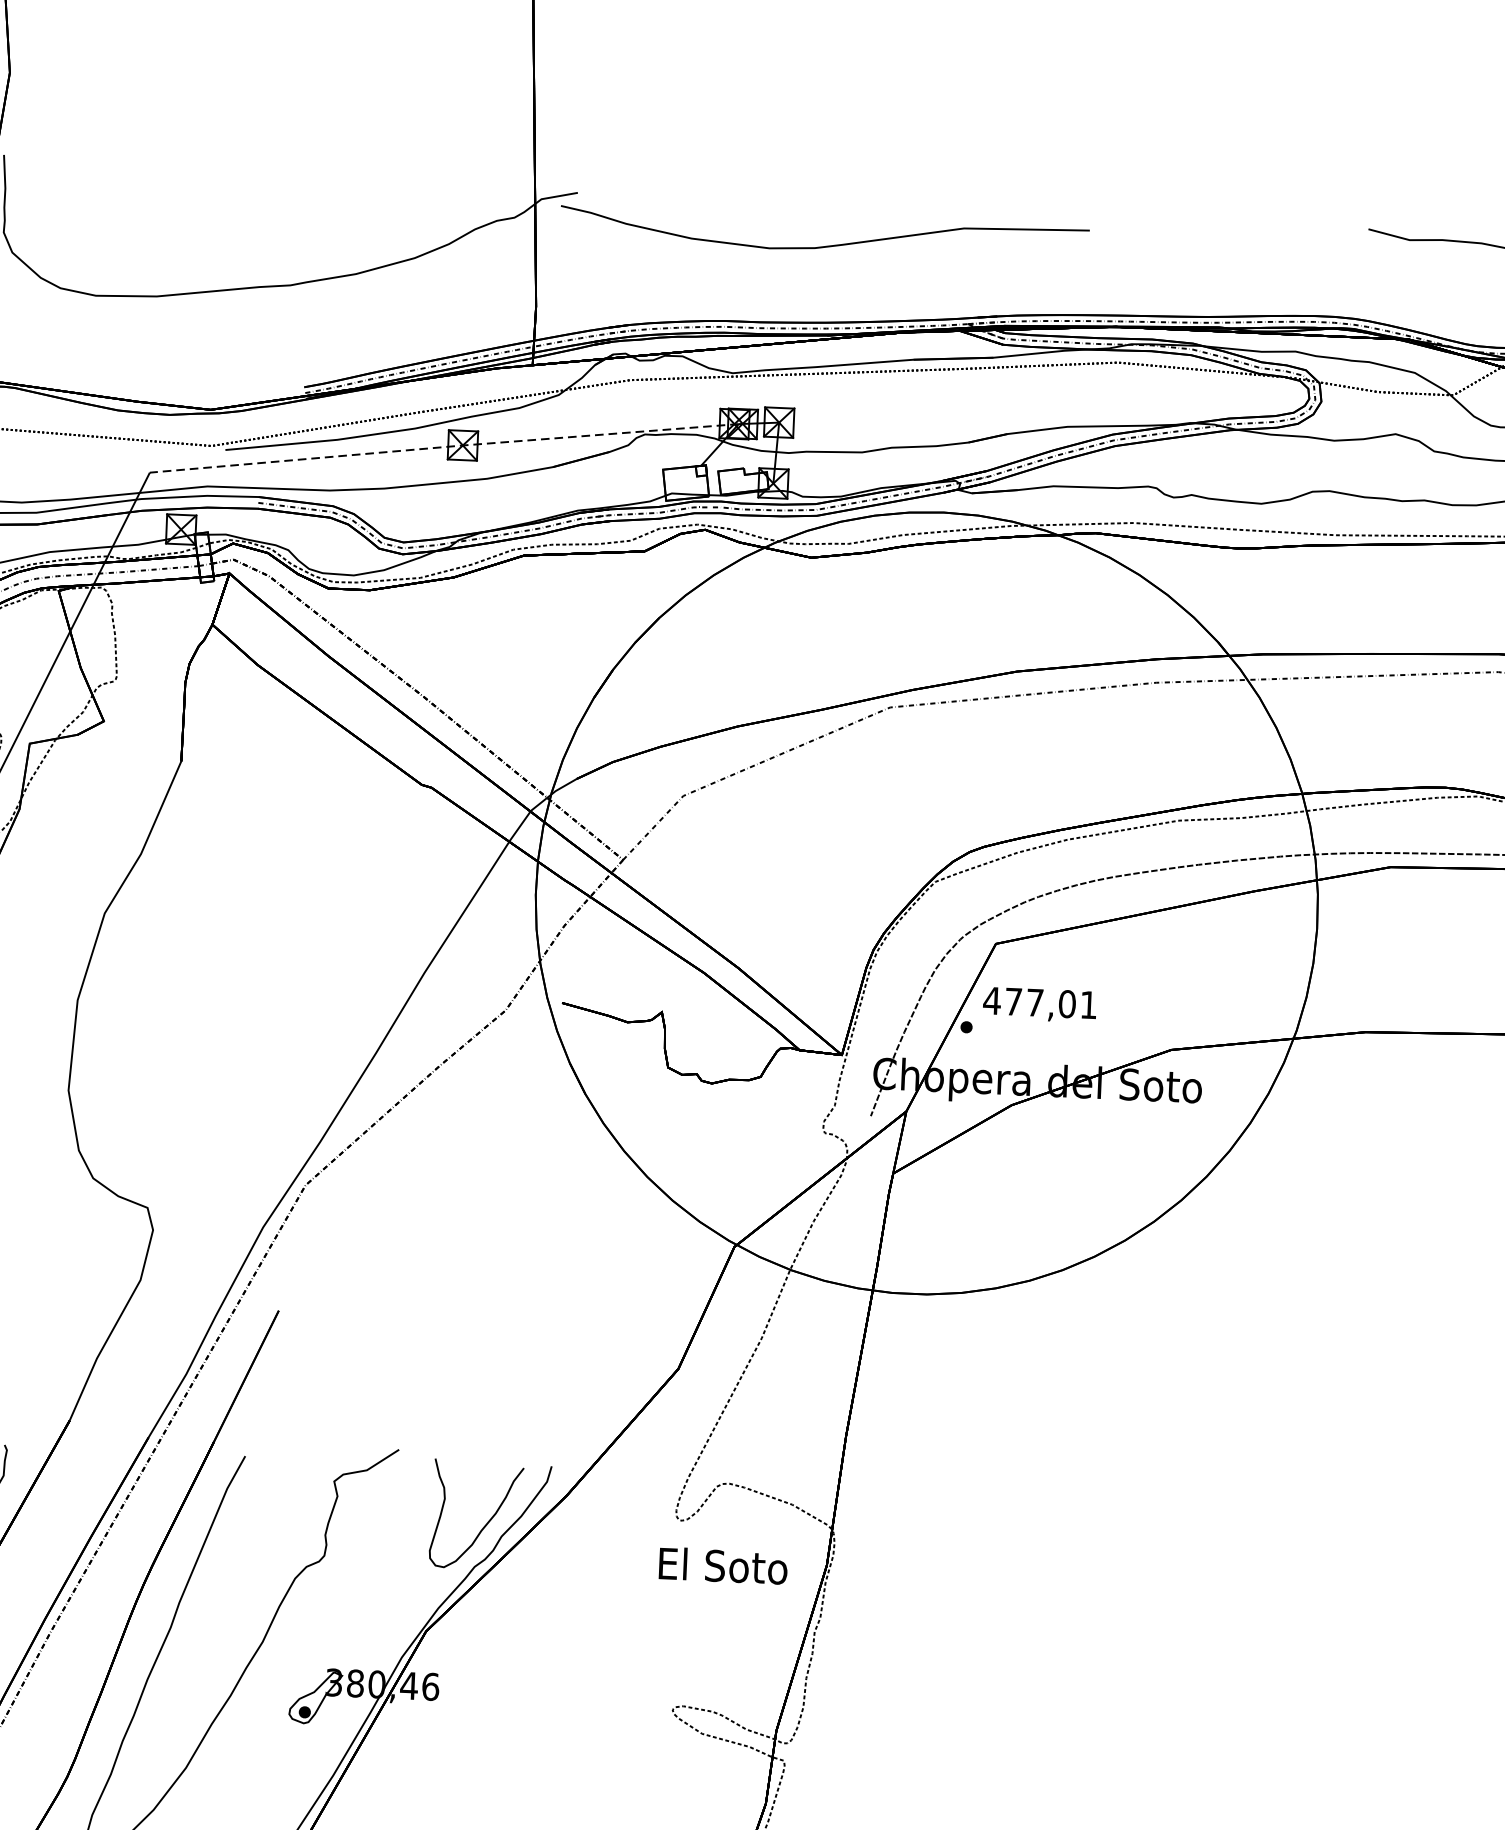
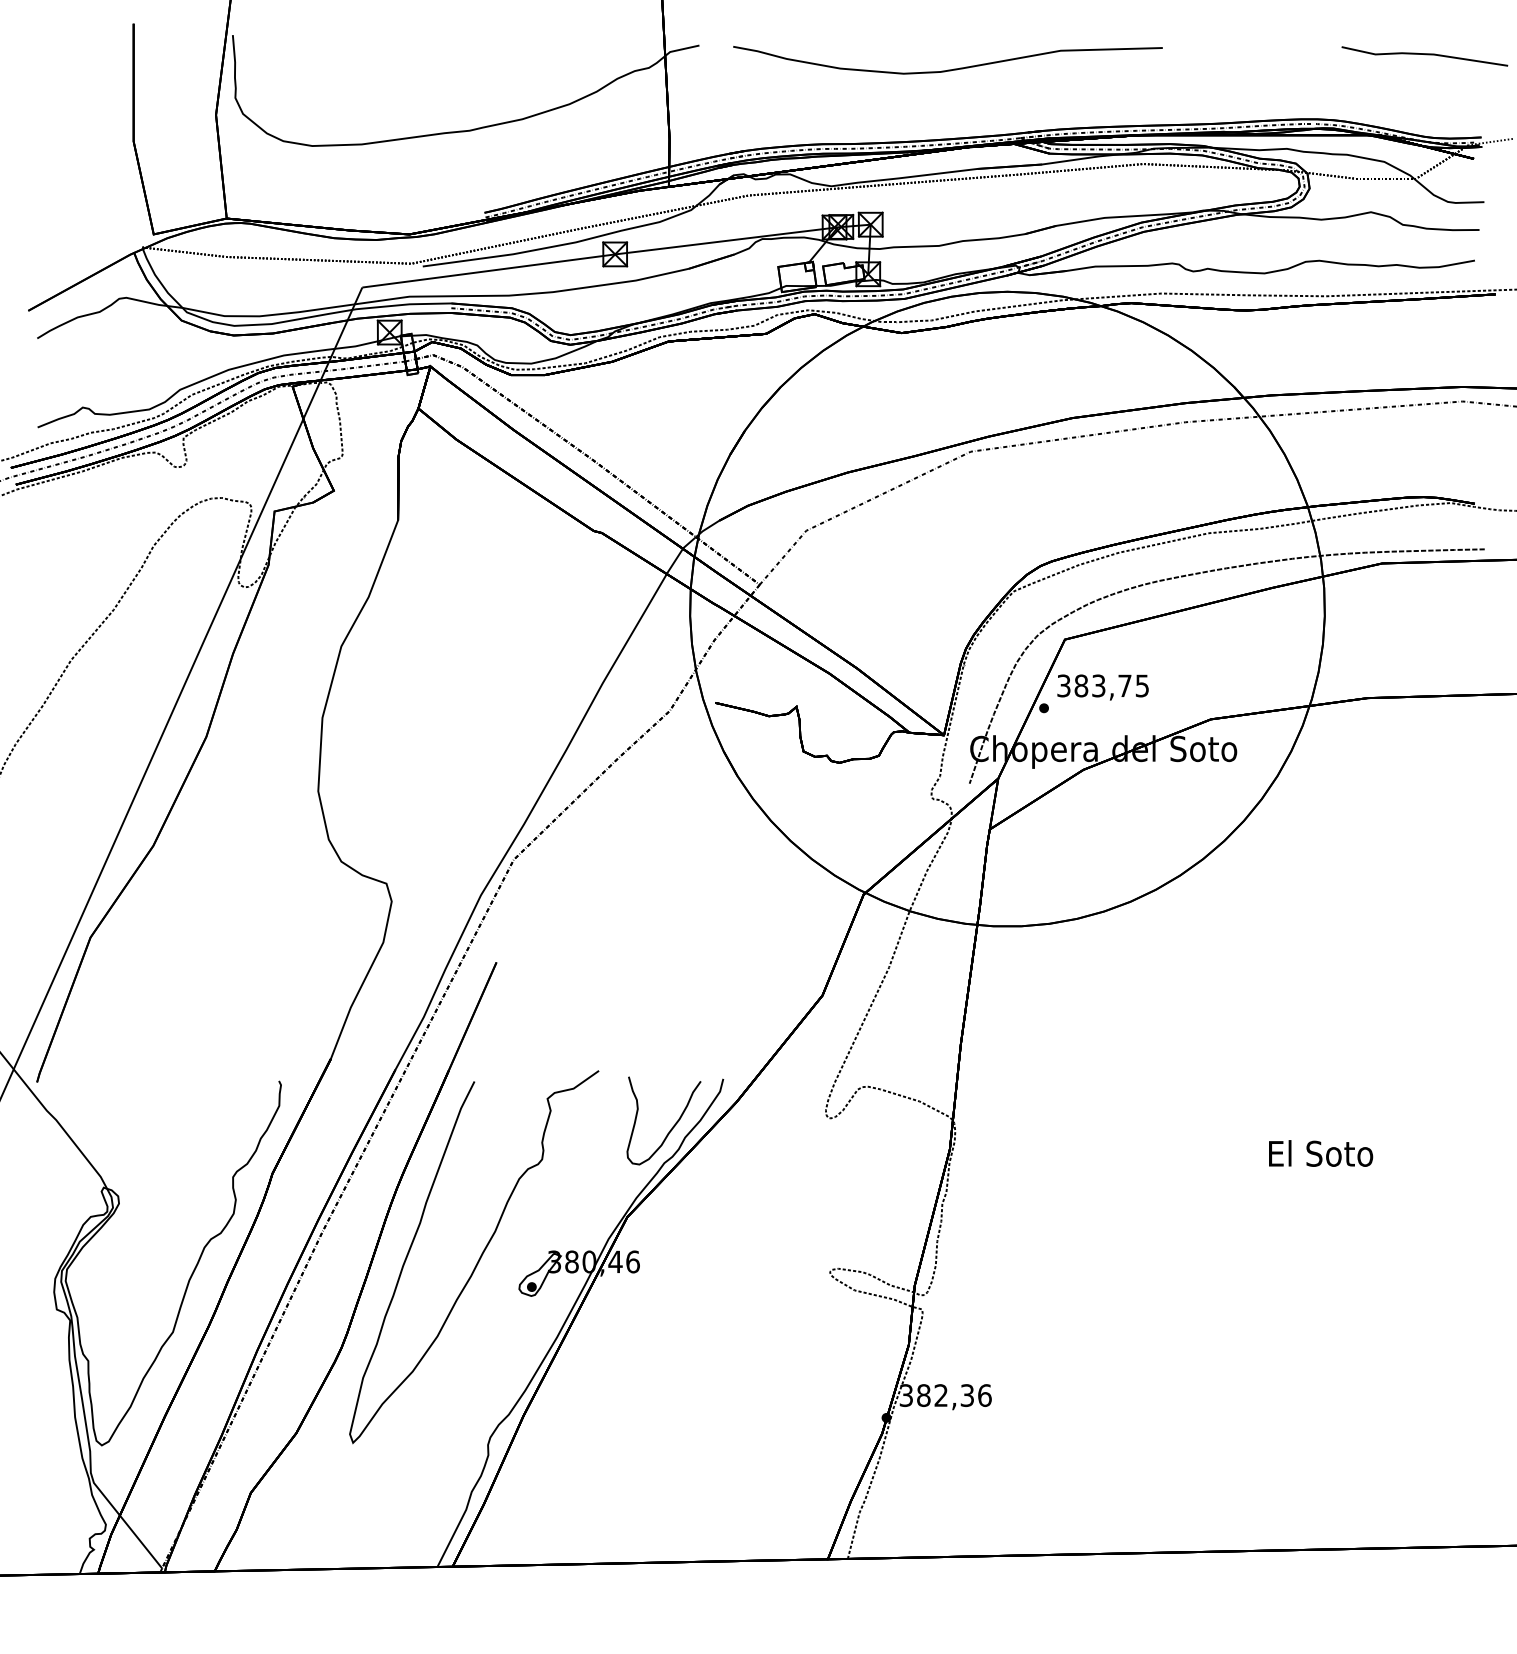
curve: (823, 245) -> (947, 69), moved
line: (444, 447) -> (600, 256), dashed -> solid
text: (1039, 1002) -> (1102, 685), 477,01 -> 383,75
text: (724, 1565) -> (1321, 1153), moved

